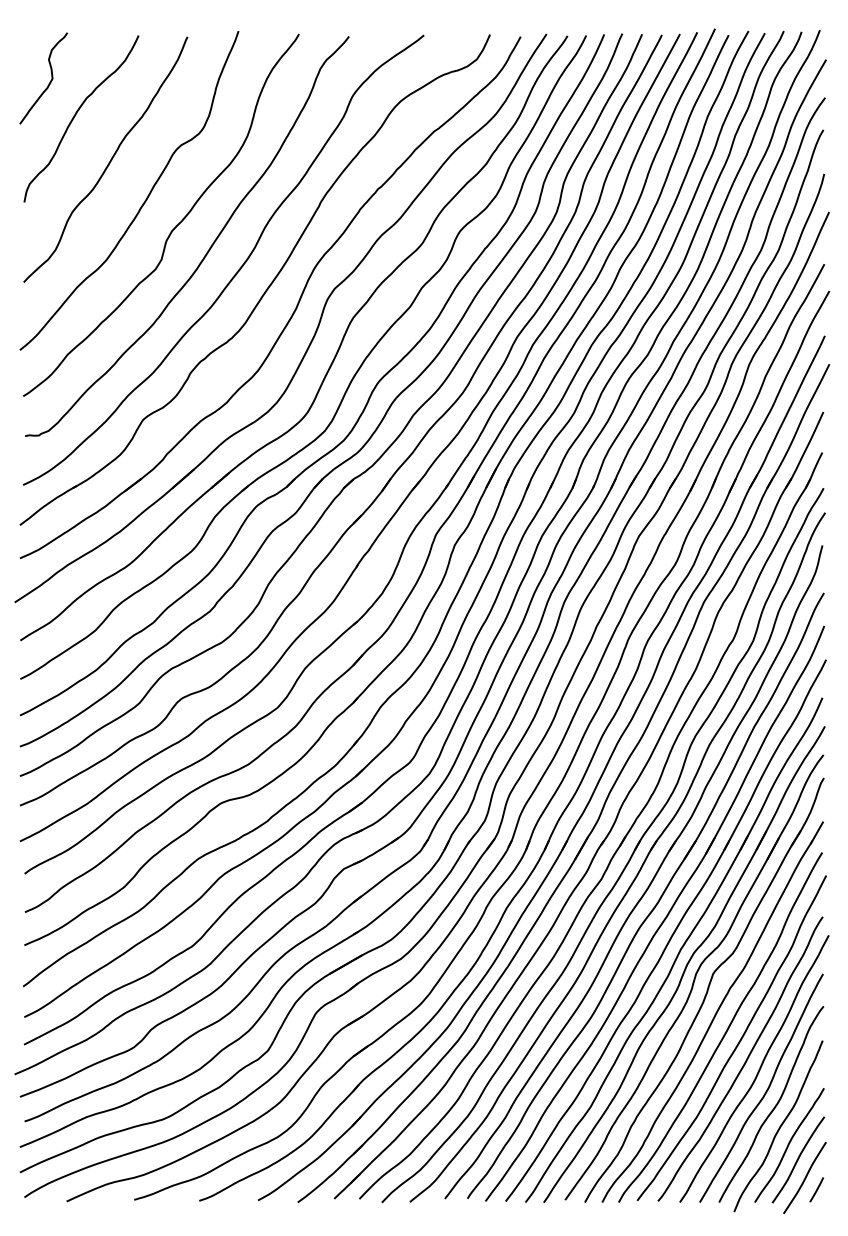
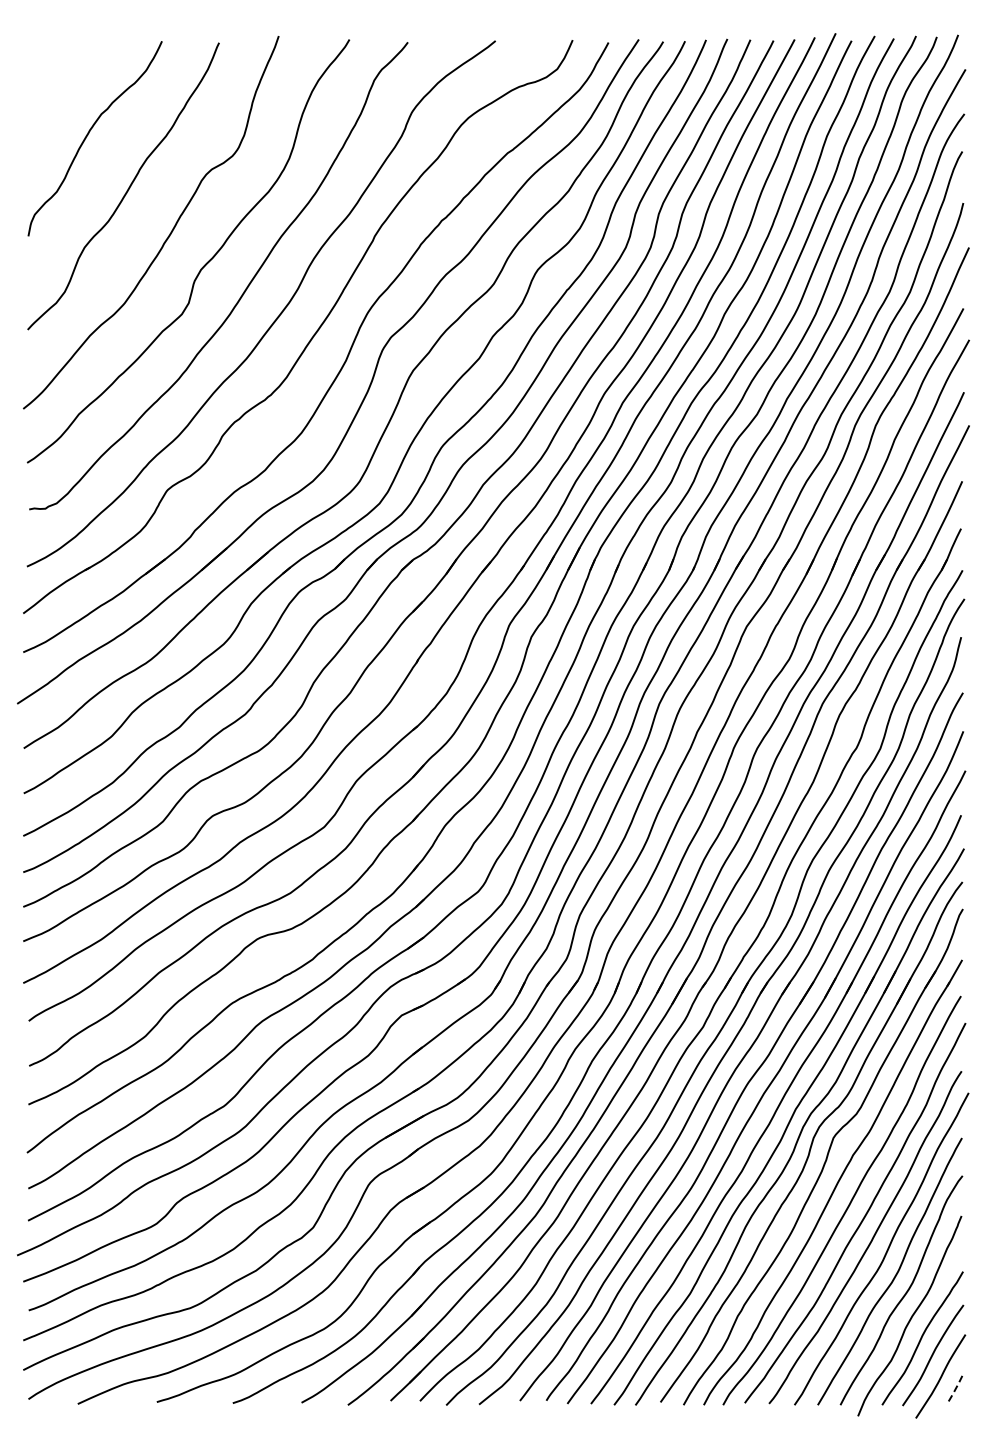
curve: (50, 81) -> (58, 94), removed
line: (816, 1189) -> (954, 1390), solid -> dashed

